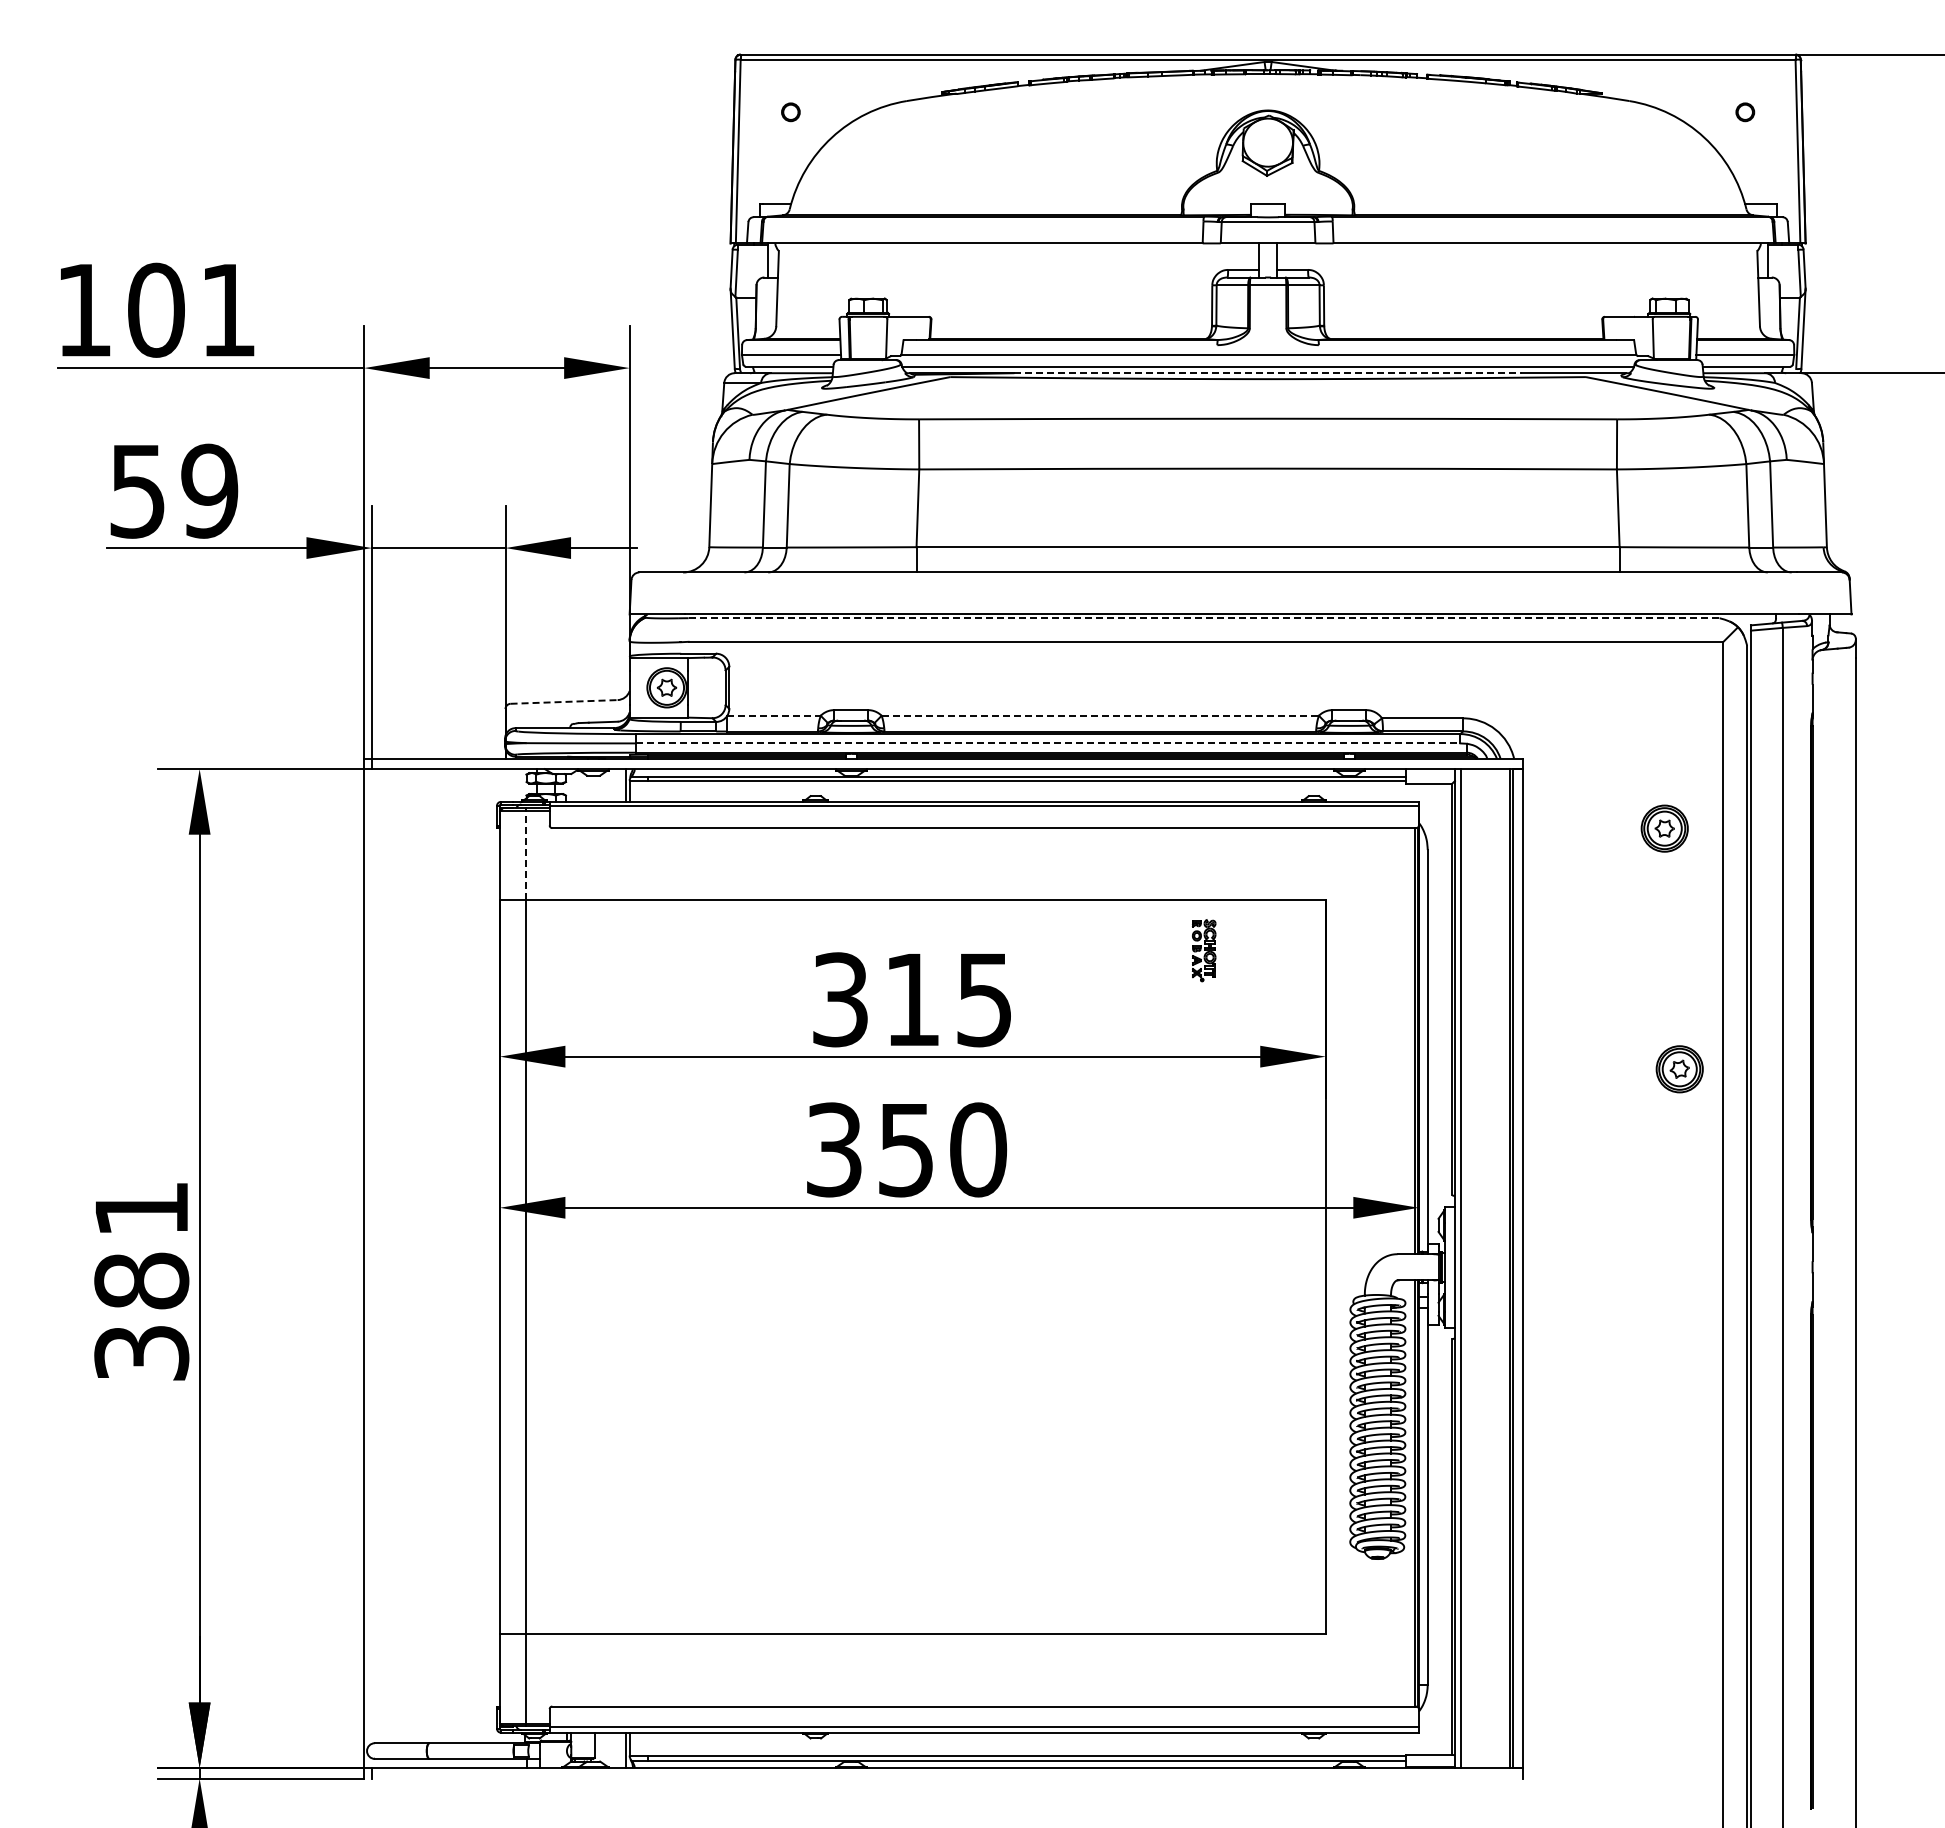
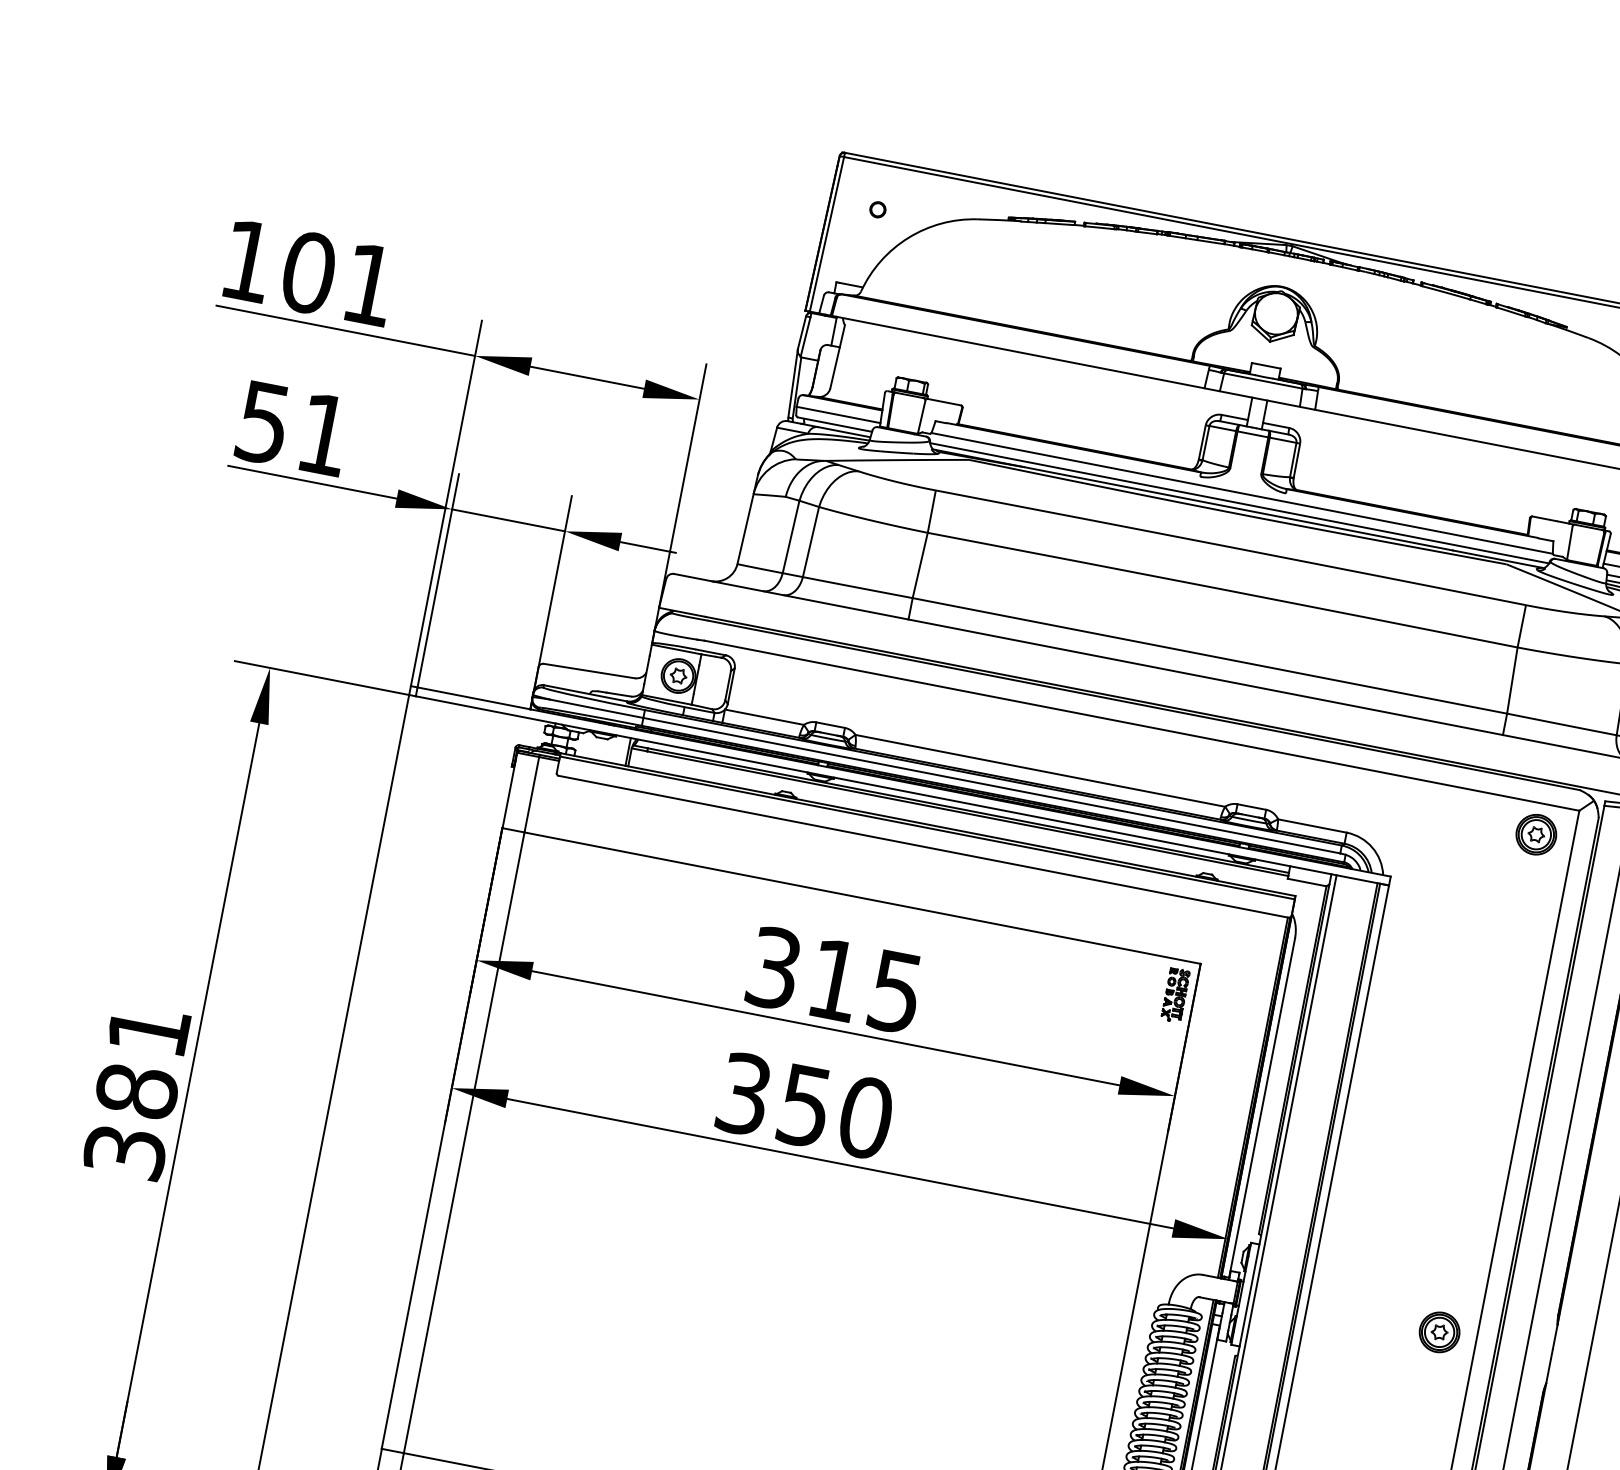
line: (1268, 373) -> (1238, 509), dashed -> solid
text: (209, 490) -> (324, 434), 59 -> 51
line: (1204, 618) -> (1144, 705), dashed -> solid
line: (564, 701) -> (589, 670), dashed -> solid
line: (774, 715) -> (764, 717), dashed -> solid
line: (1100, 715) -> (1040, 770), dashed -> solid
line: (1048, 743) -> (991, 785), dashed -> solid
part: (1664, 828) -> (1536, 834), moved
line: (526, 855) -> (532, 794), dashed -> solid
part: (1204, 950) -> (1175, 995), moved
part: (1679, 1069) -> (1439, 1332), moved

